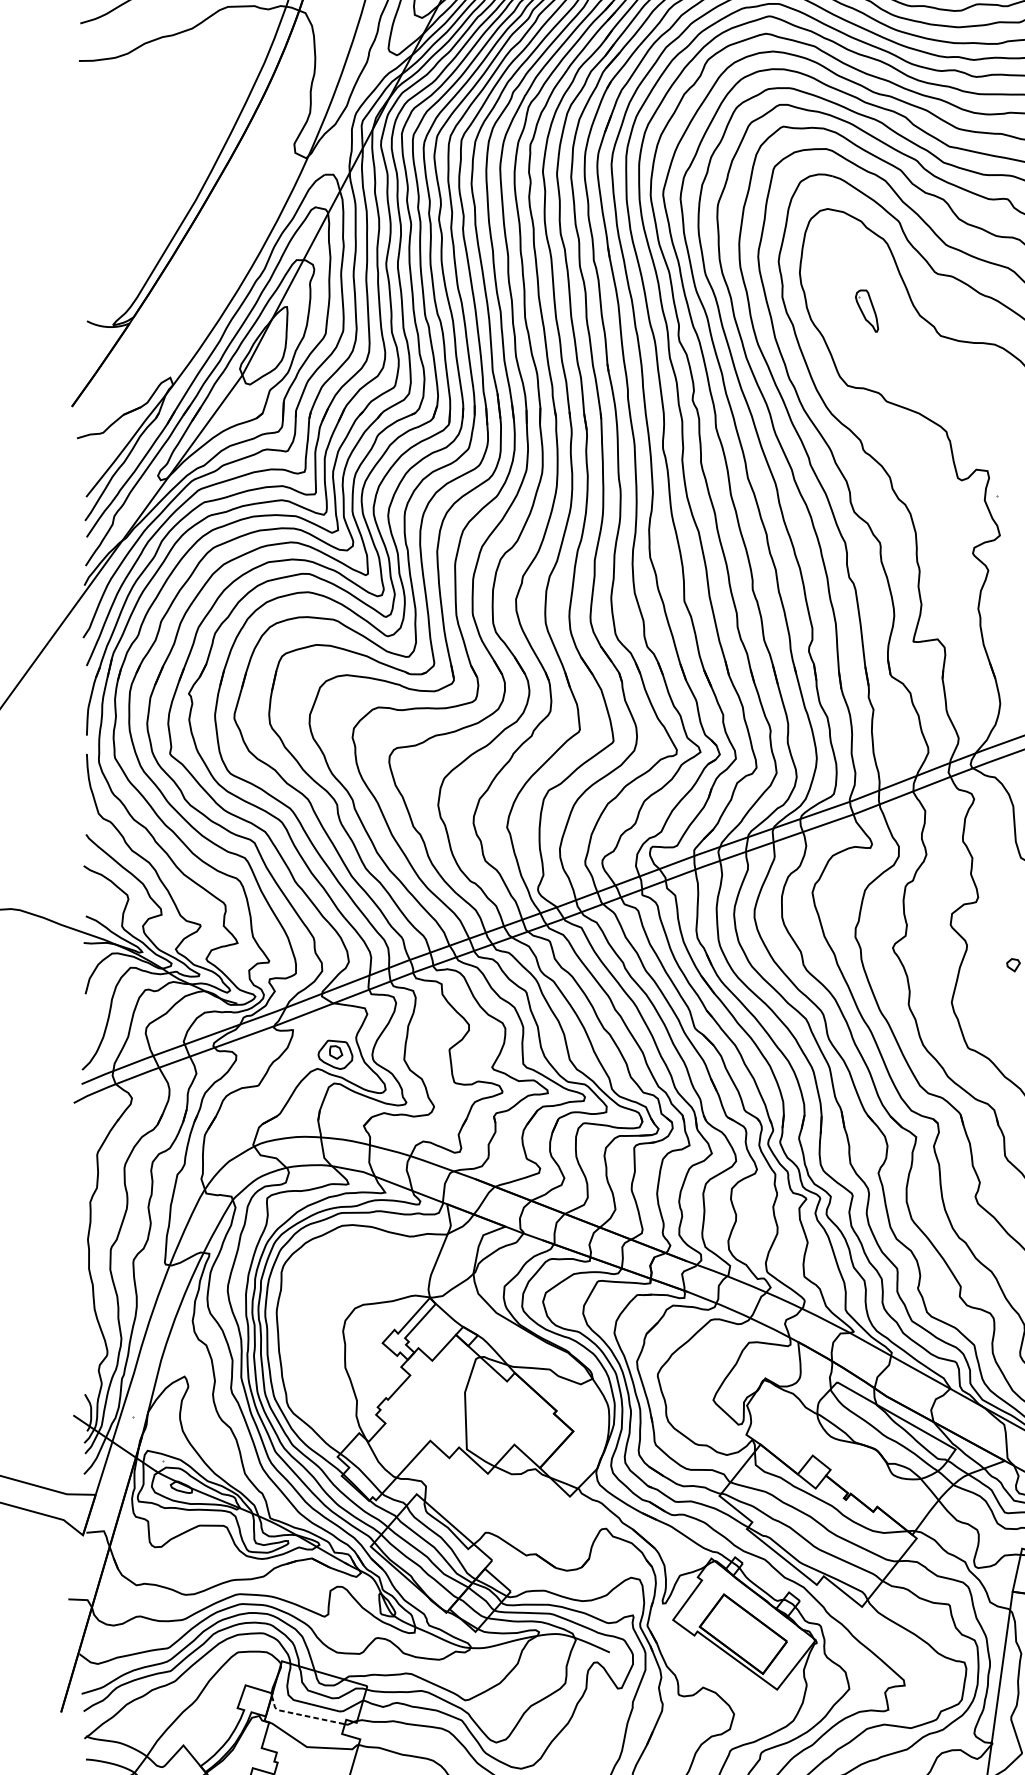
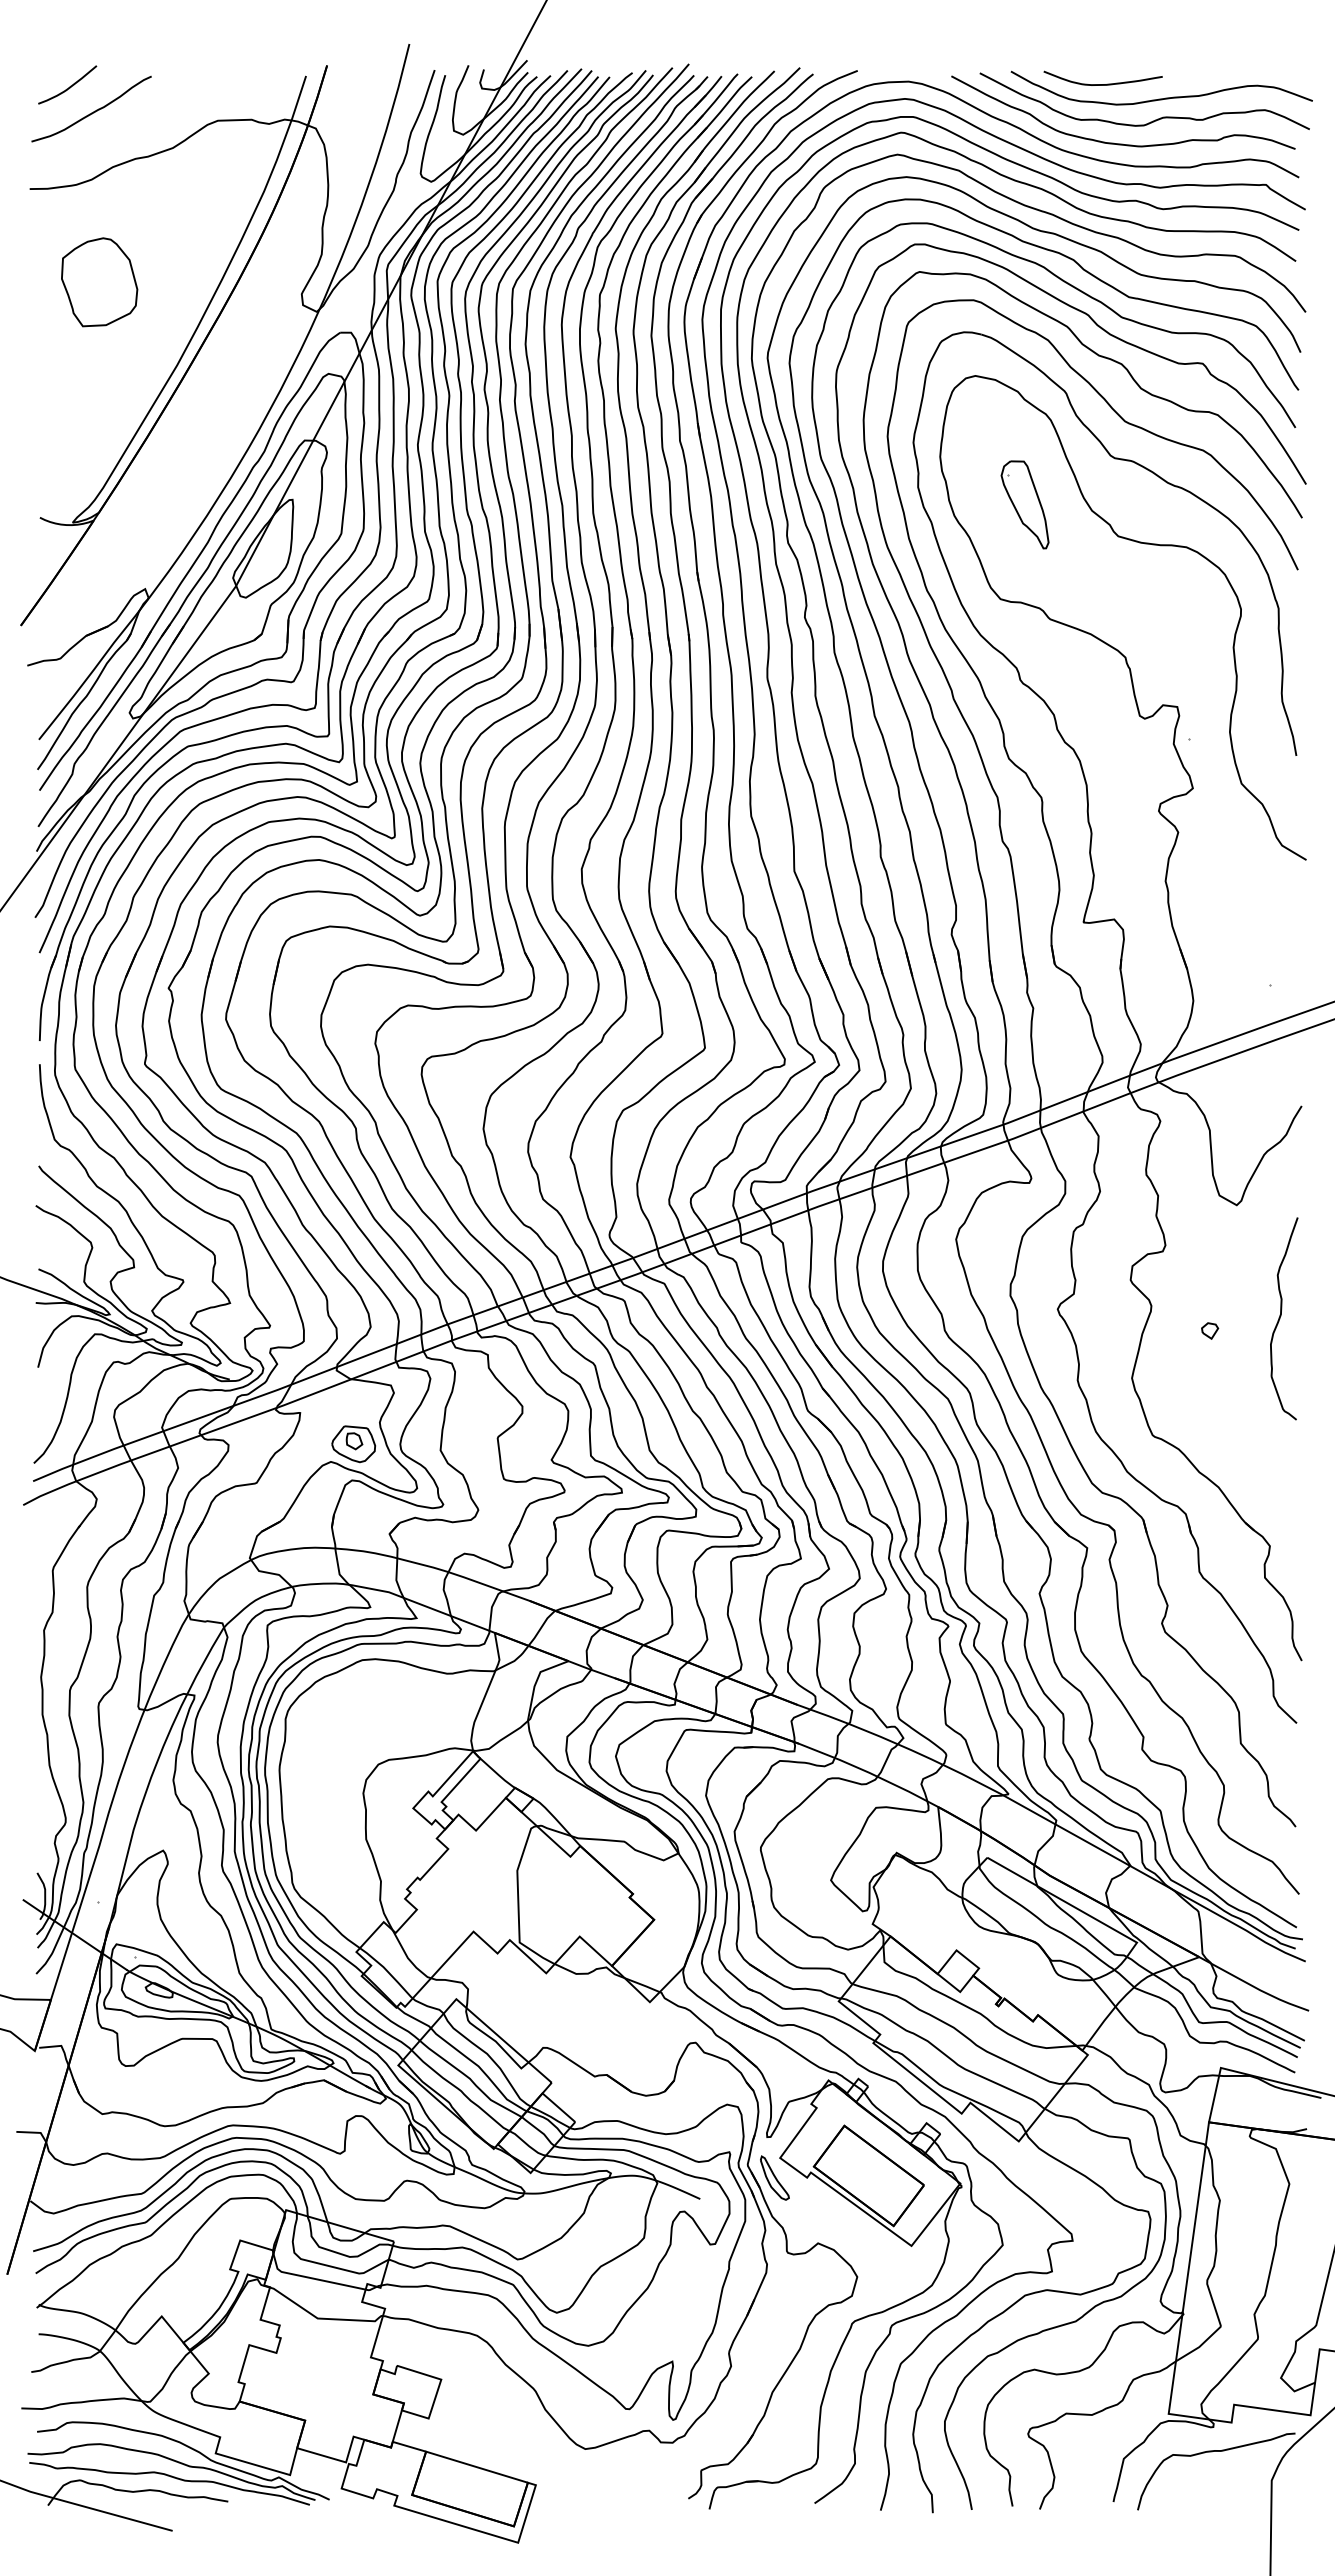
part: (134, 134) -> (99, 282), added
part: (866, 310) -> (1024, 504), size x1.67
part: (668, 1635) -> (774, 2177), added
line: (302, 1715) -> (312, 2278), dashed -> solid

